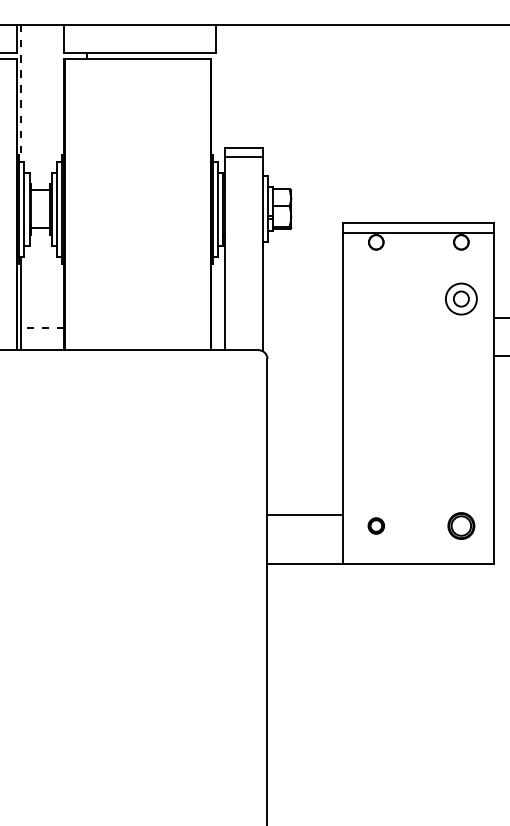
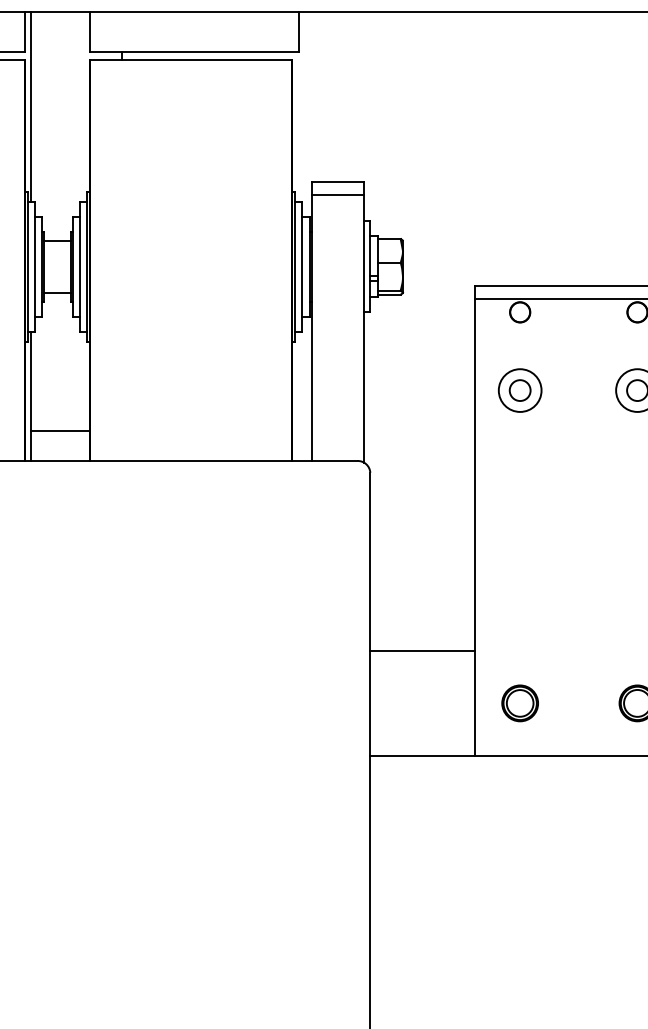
line: (21, 93) -> (31, 107), dashed -> solid
part: (375, 298) -> (519, 389), added
line: (42, 328) -> (60, 431), dashed -> solid
line: (305, 515) -> (422, 651), moved
part: (376, 525) -> (520, 702), size x1.67

